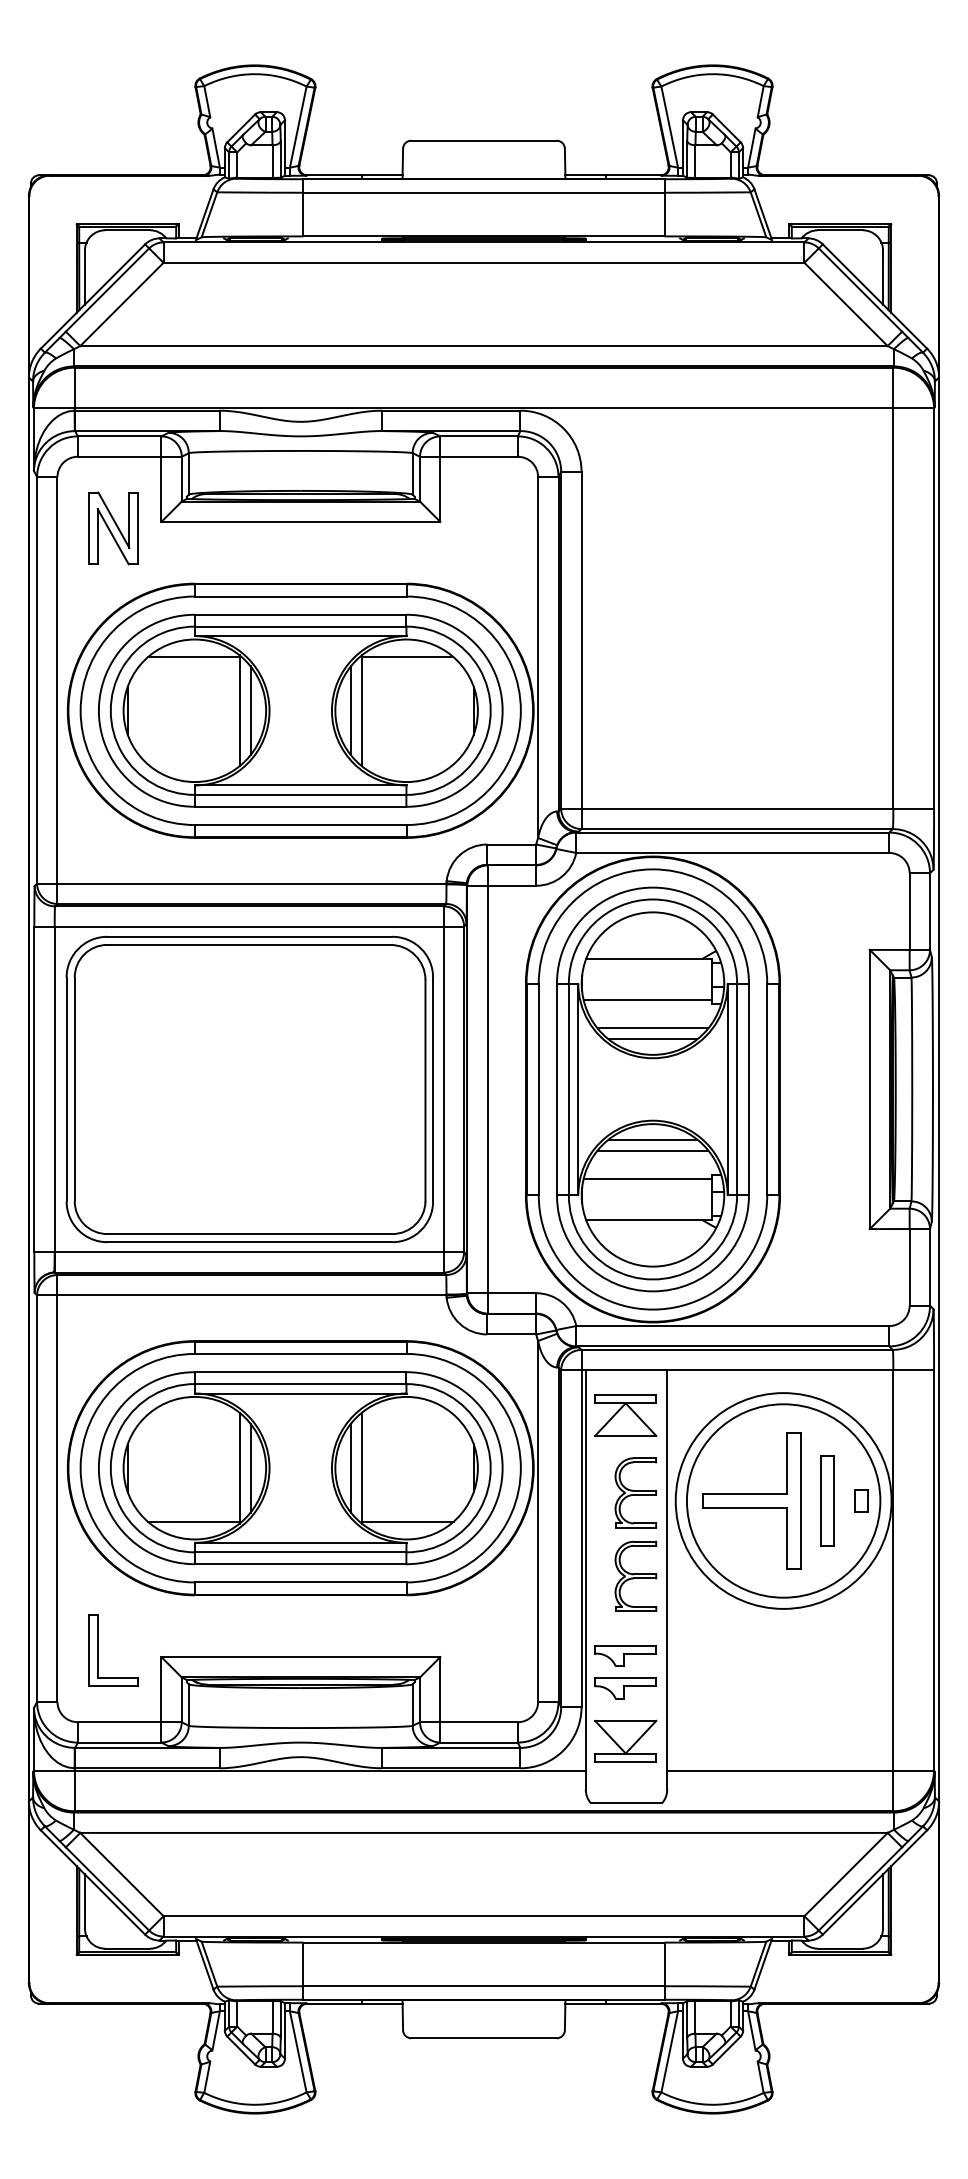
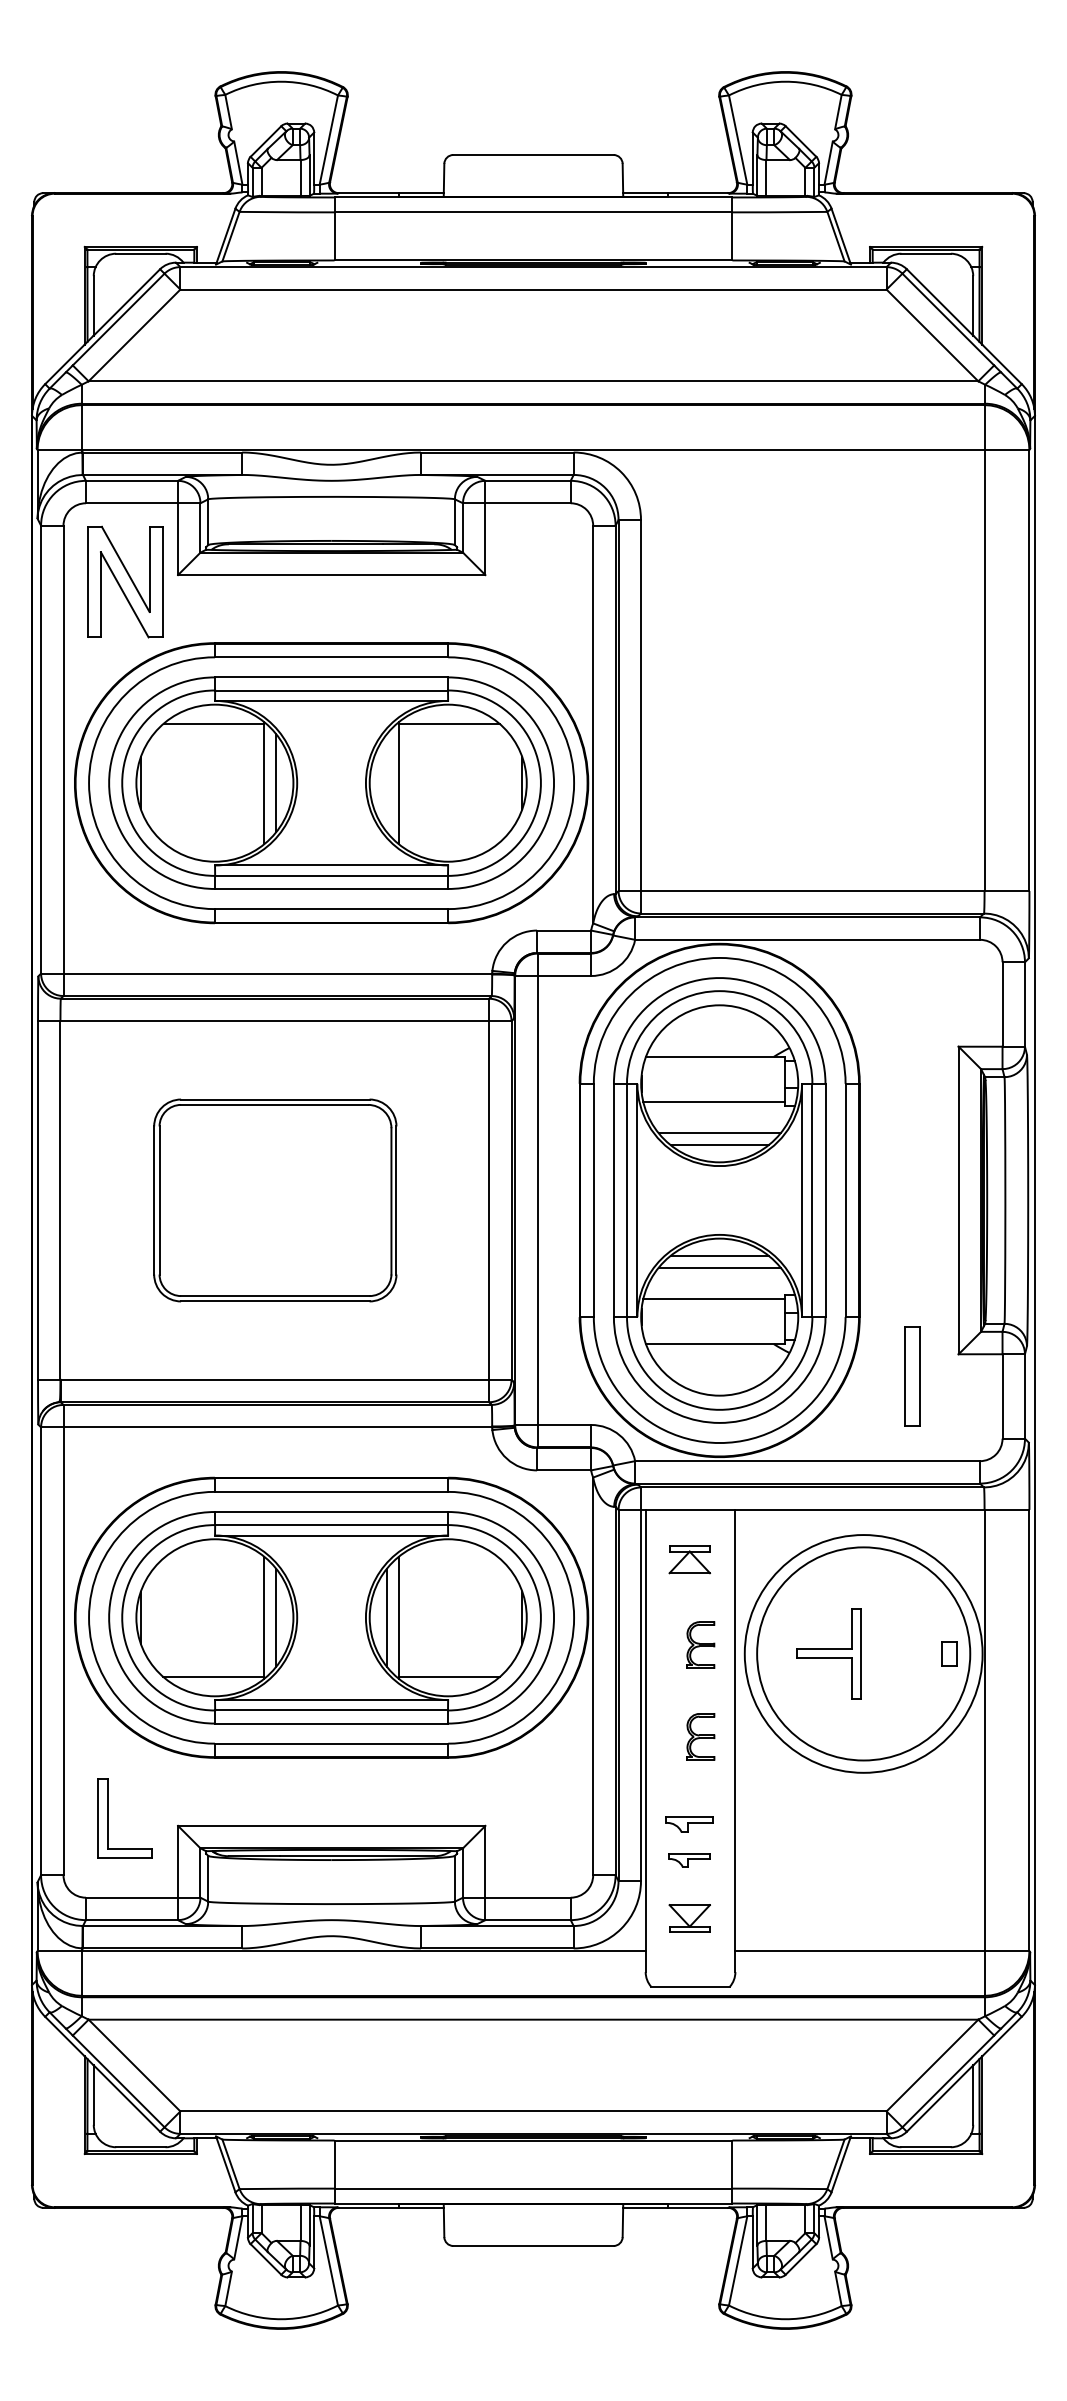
part: (113, 528) -> (125, 582), size x1.4
line: (350, 710) -> (386, 782), removed
part: (249, 1089) -> (275, 1200), size x0.6
part: (625, 1415) -> (689, 1559), size x0.6
part: (635, 1492) -> (700, 1644), size x0.6
part: (751, 1500) -> (828, 1653), size x0.6
part: (827, 1500) -> (912, 1375), moved
part: (635, 1575) -> (700, 1736), size x0.6
part: (625, 1655) -> (689, 1824), size x0.7
part: (625, 1688) -> (689, 1860), size x0.6
part: (625, 1740) -> (689, 1917), size x0.6

